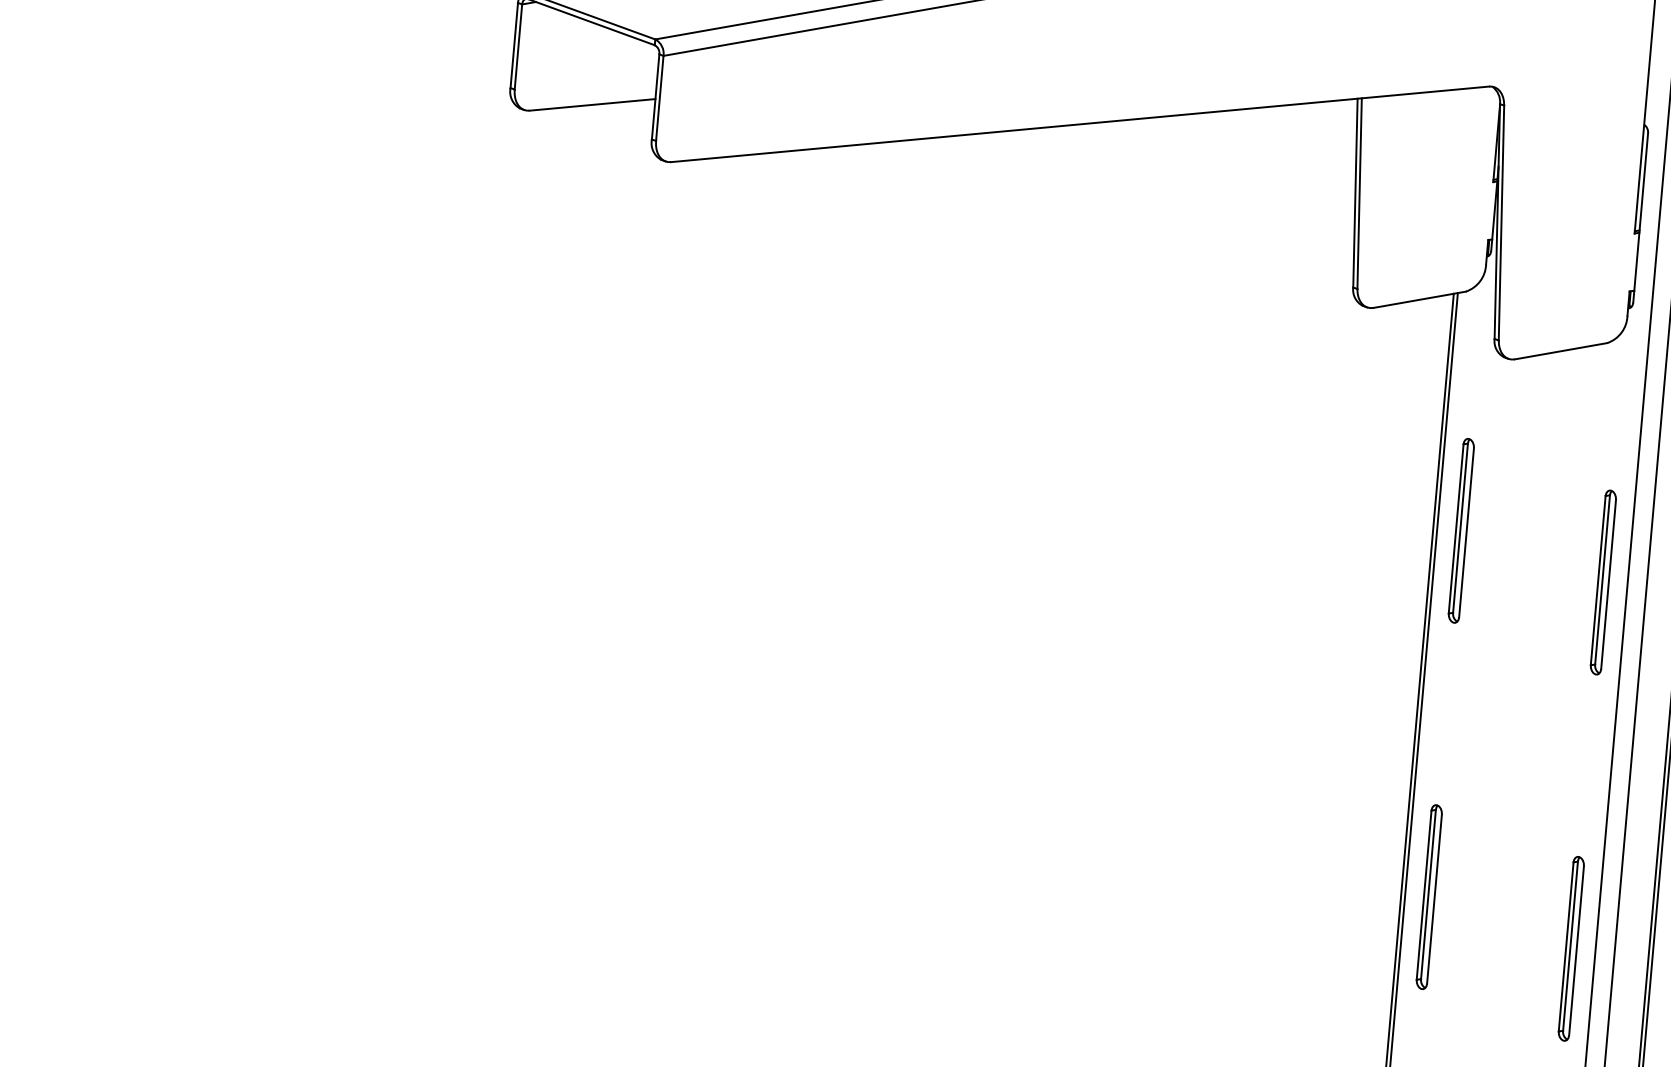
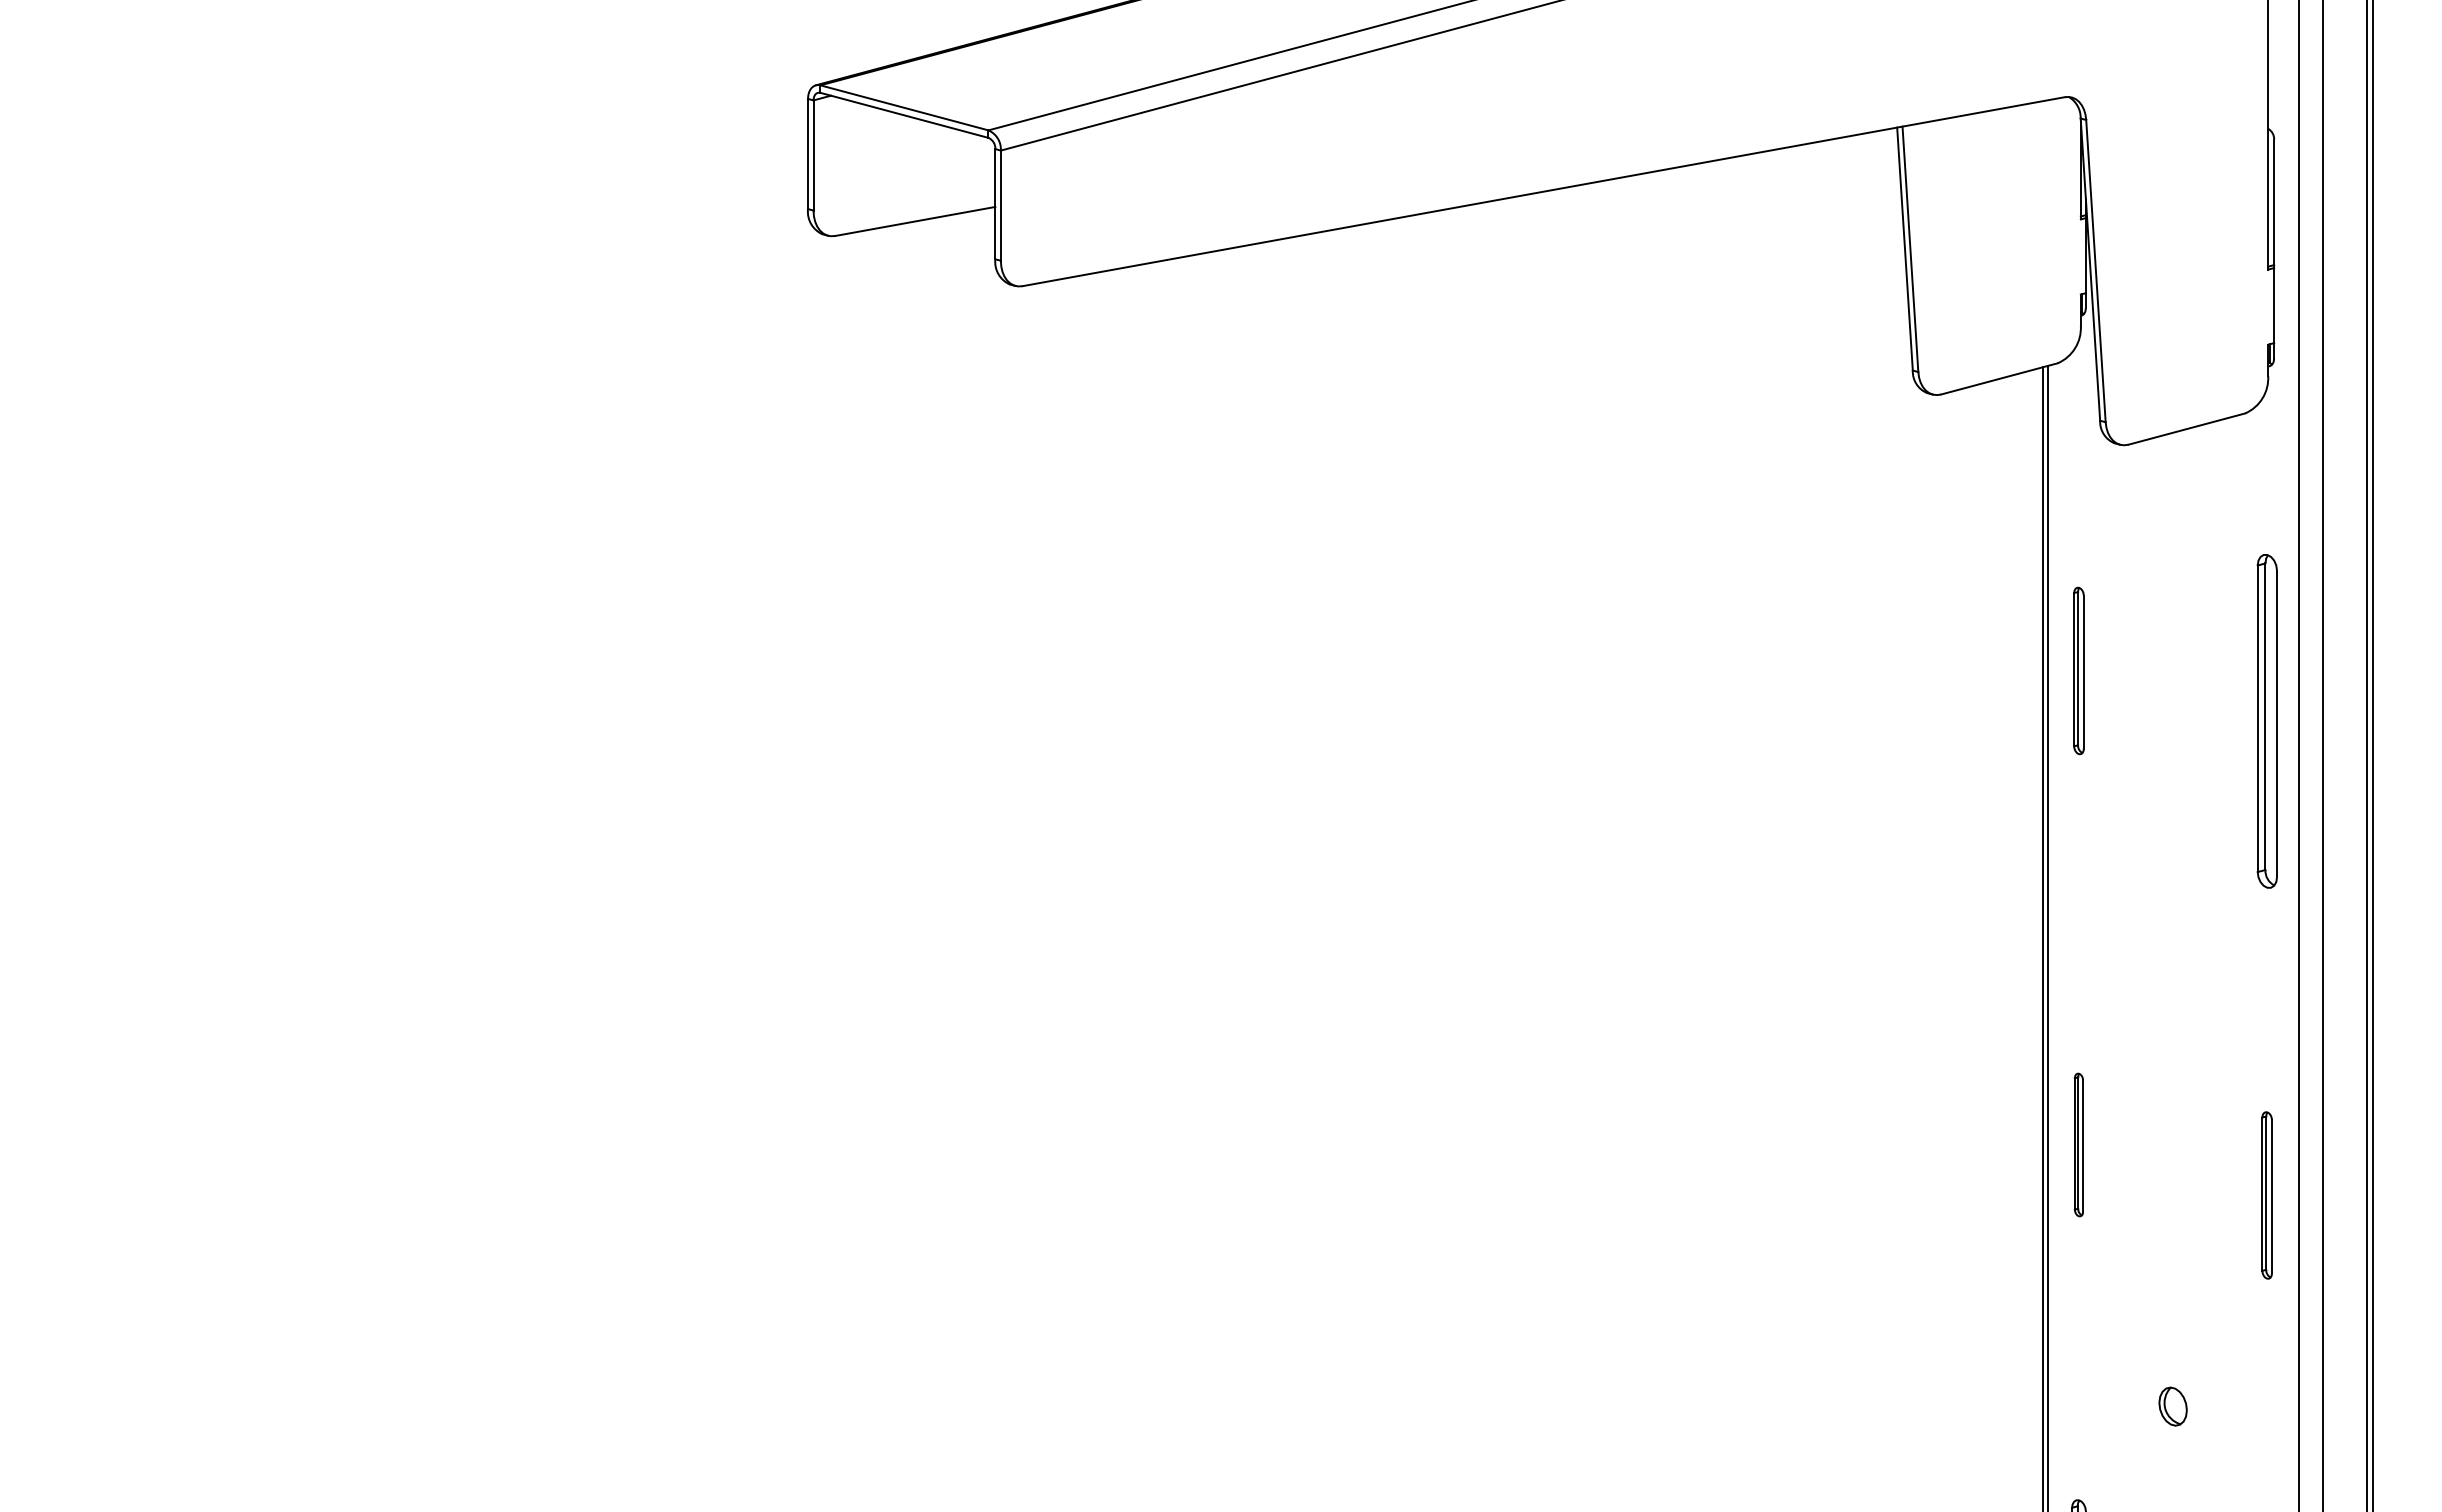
part: (1461, 530) -> (2078, 670), size x0.7
part: (1602, 582) -> (2266, 721), size x1.4
part: (1428, 896) -> (2078, 1144), size x0.6
part: (1570, 948) -> (2266, 1195), size x0.7

